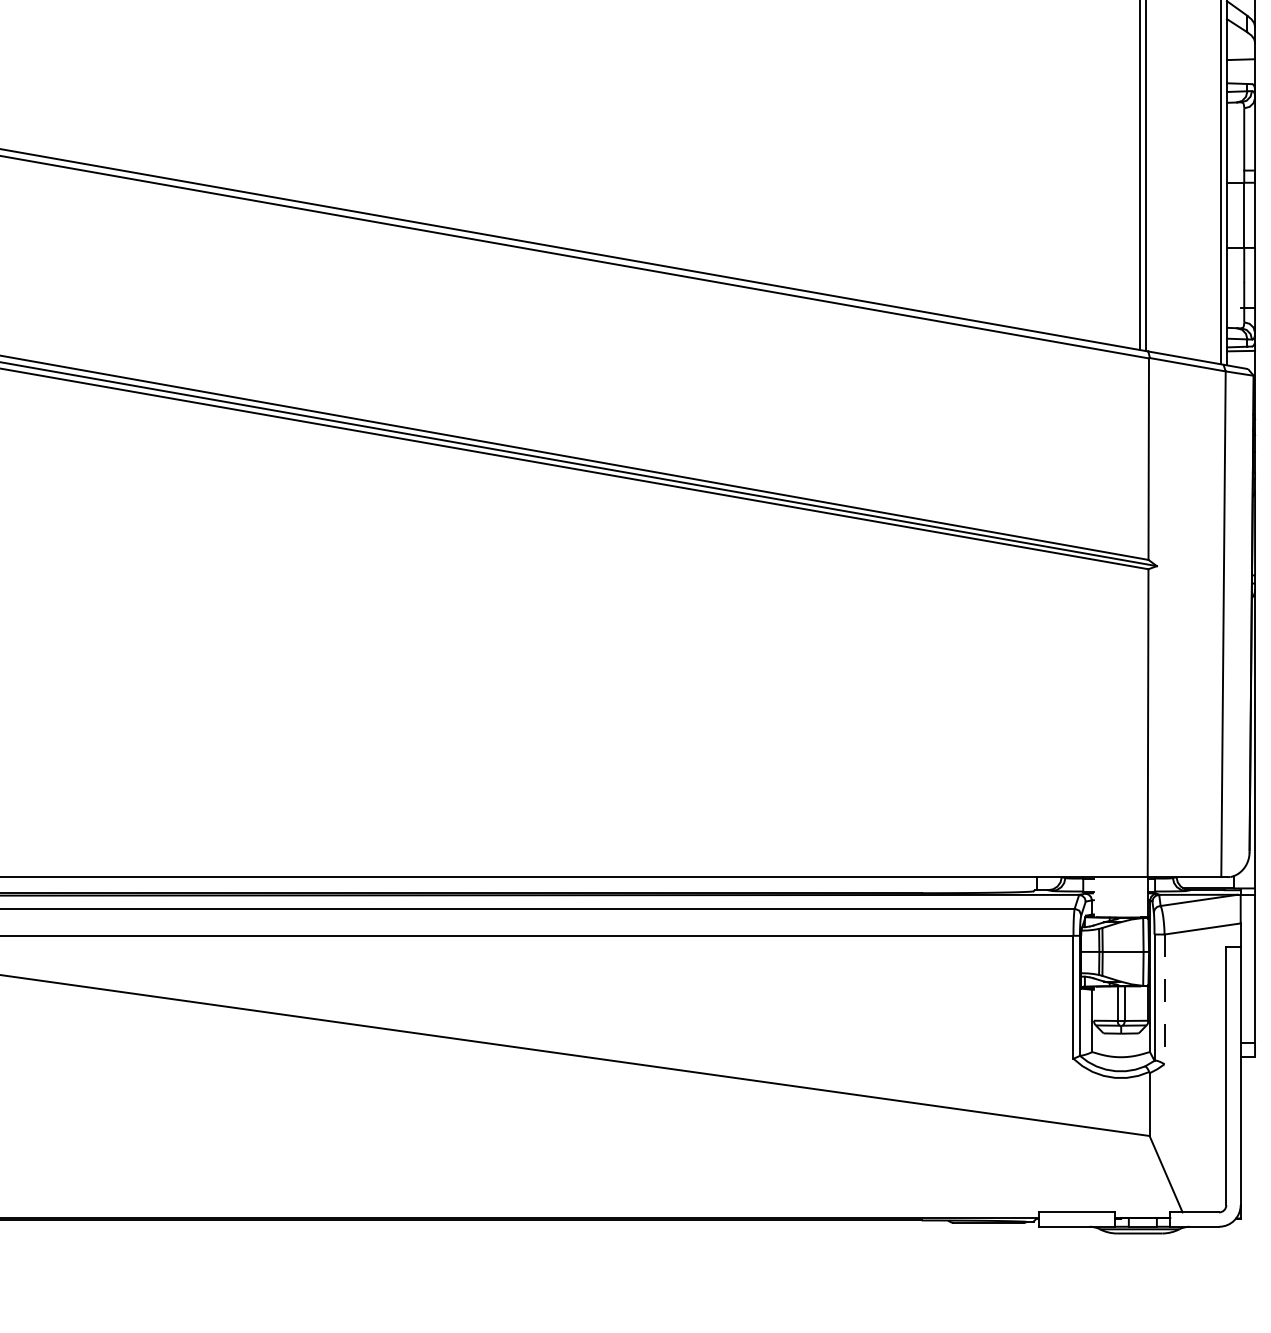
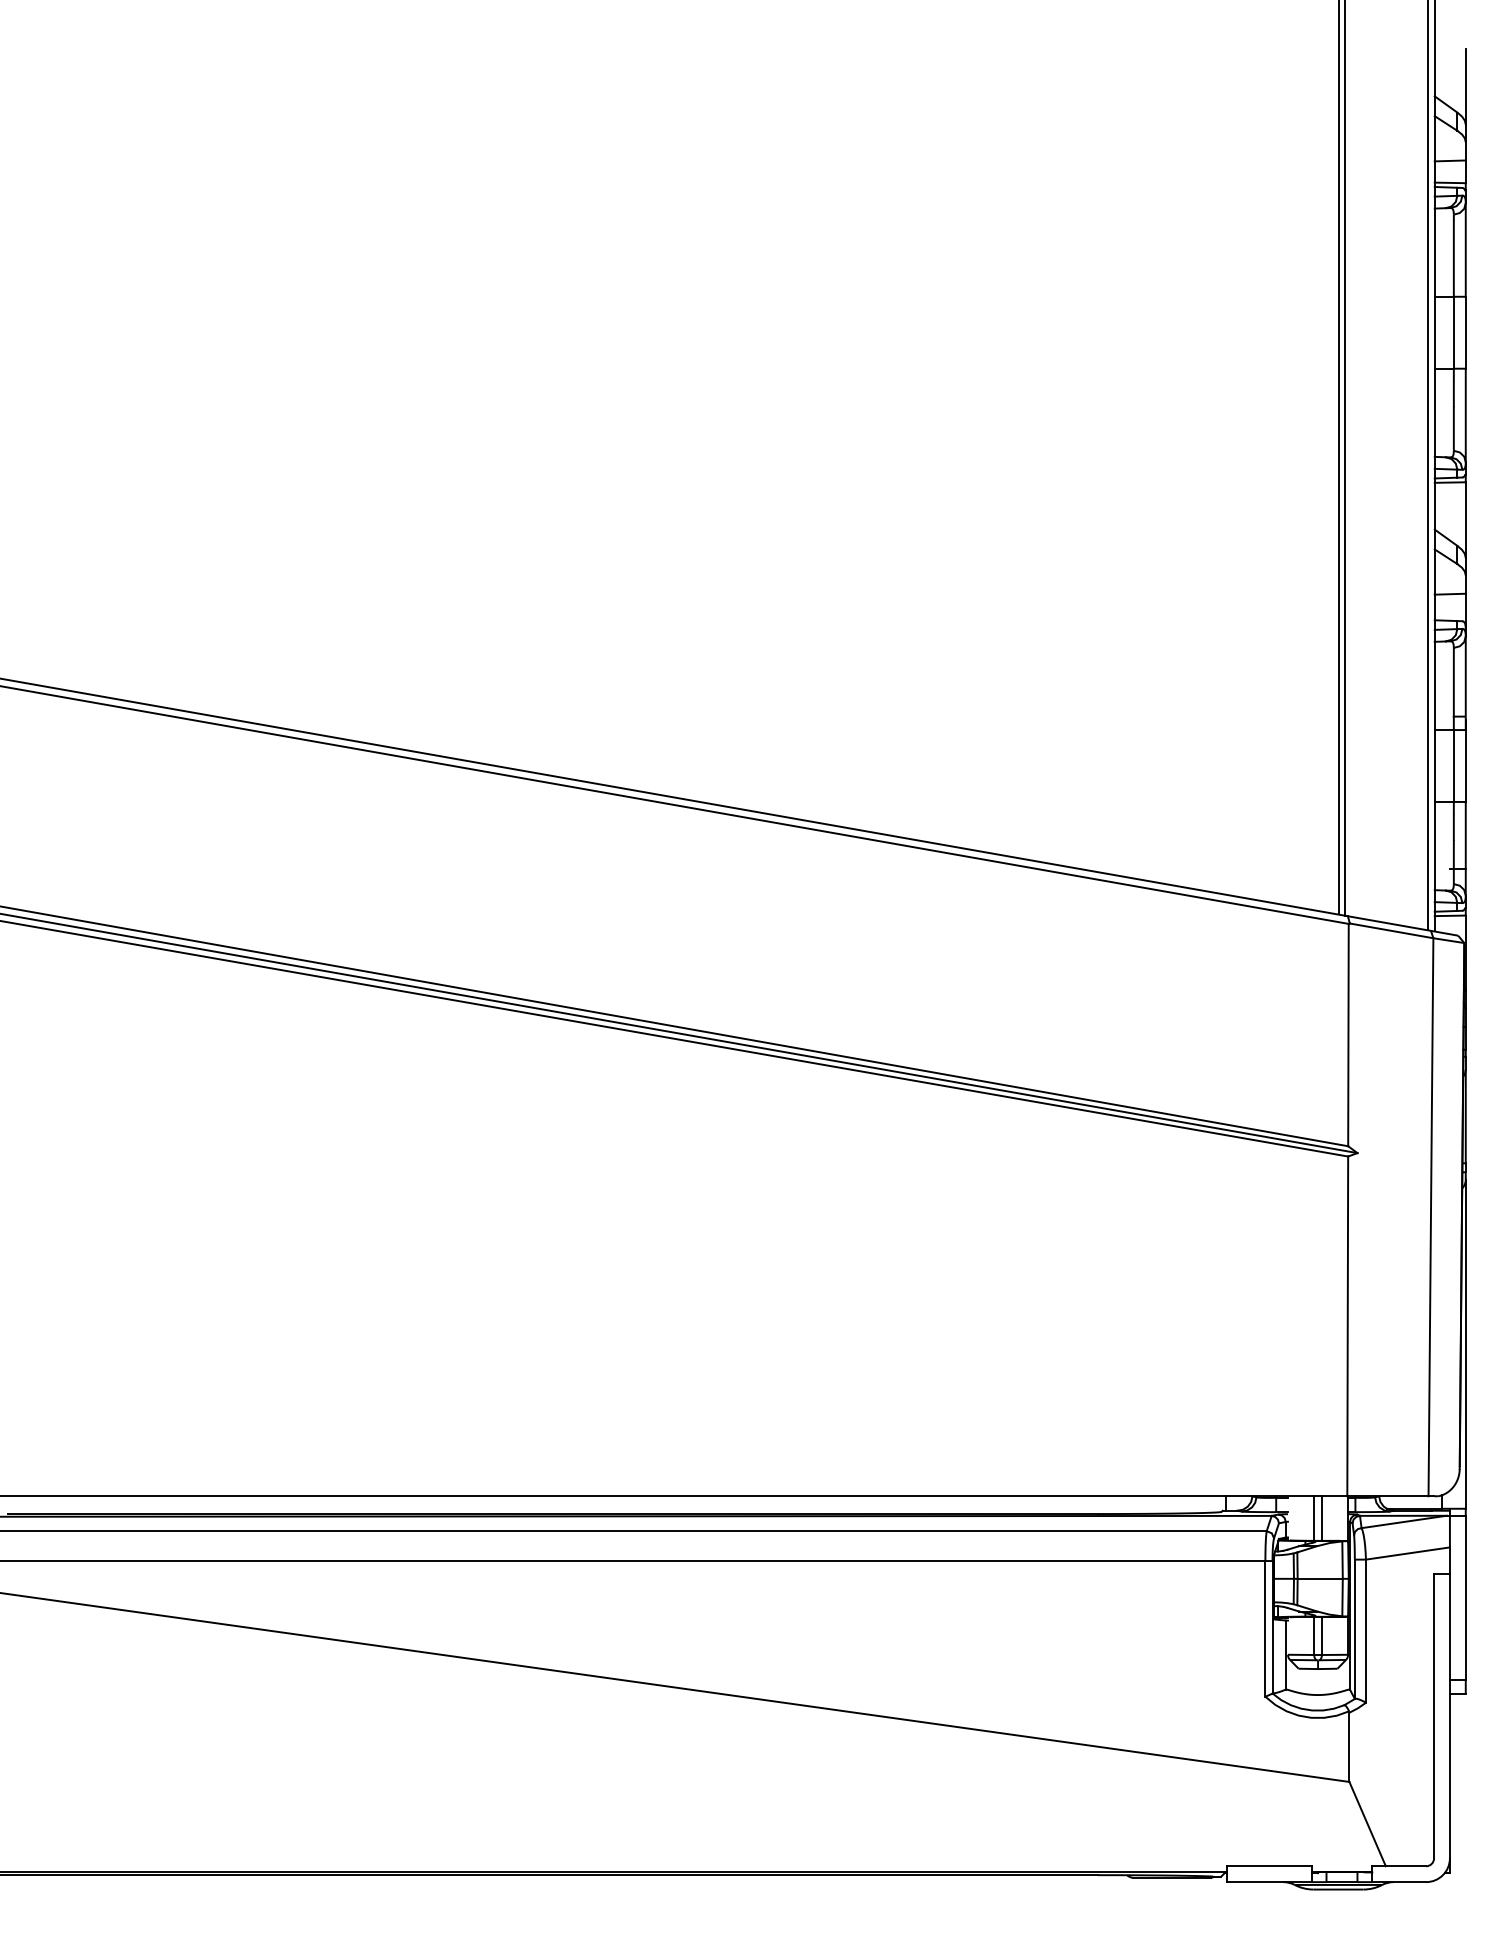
line: (1117, 897) -> (1314, 1518), added
line: (1124, 897) -> (1321, 1518), added
line: (1164, 999) -> (1365, 1631), dashed -> solid

